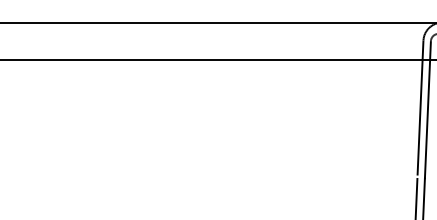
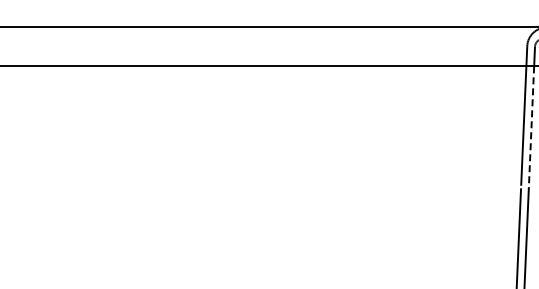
line: (427, 120) -> (531, 128), solid -> dashed

